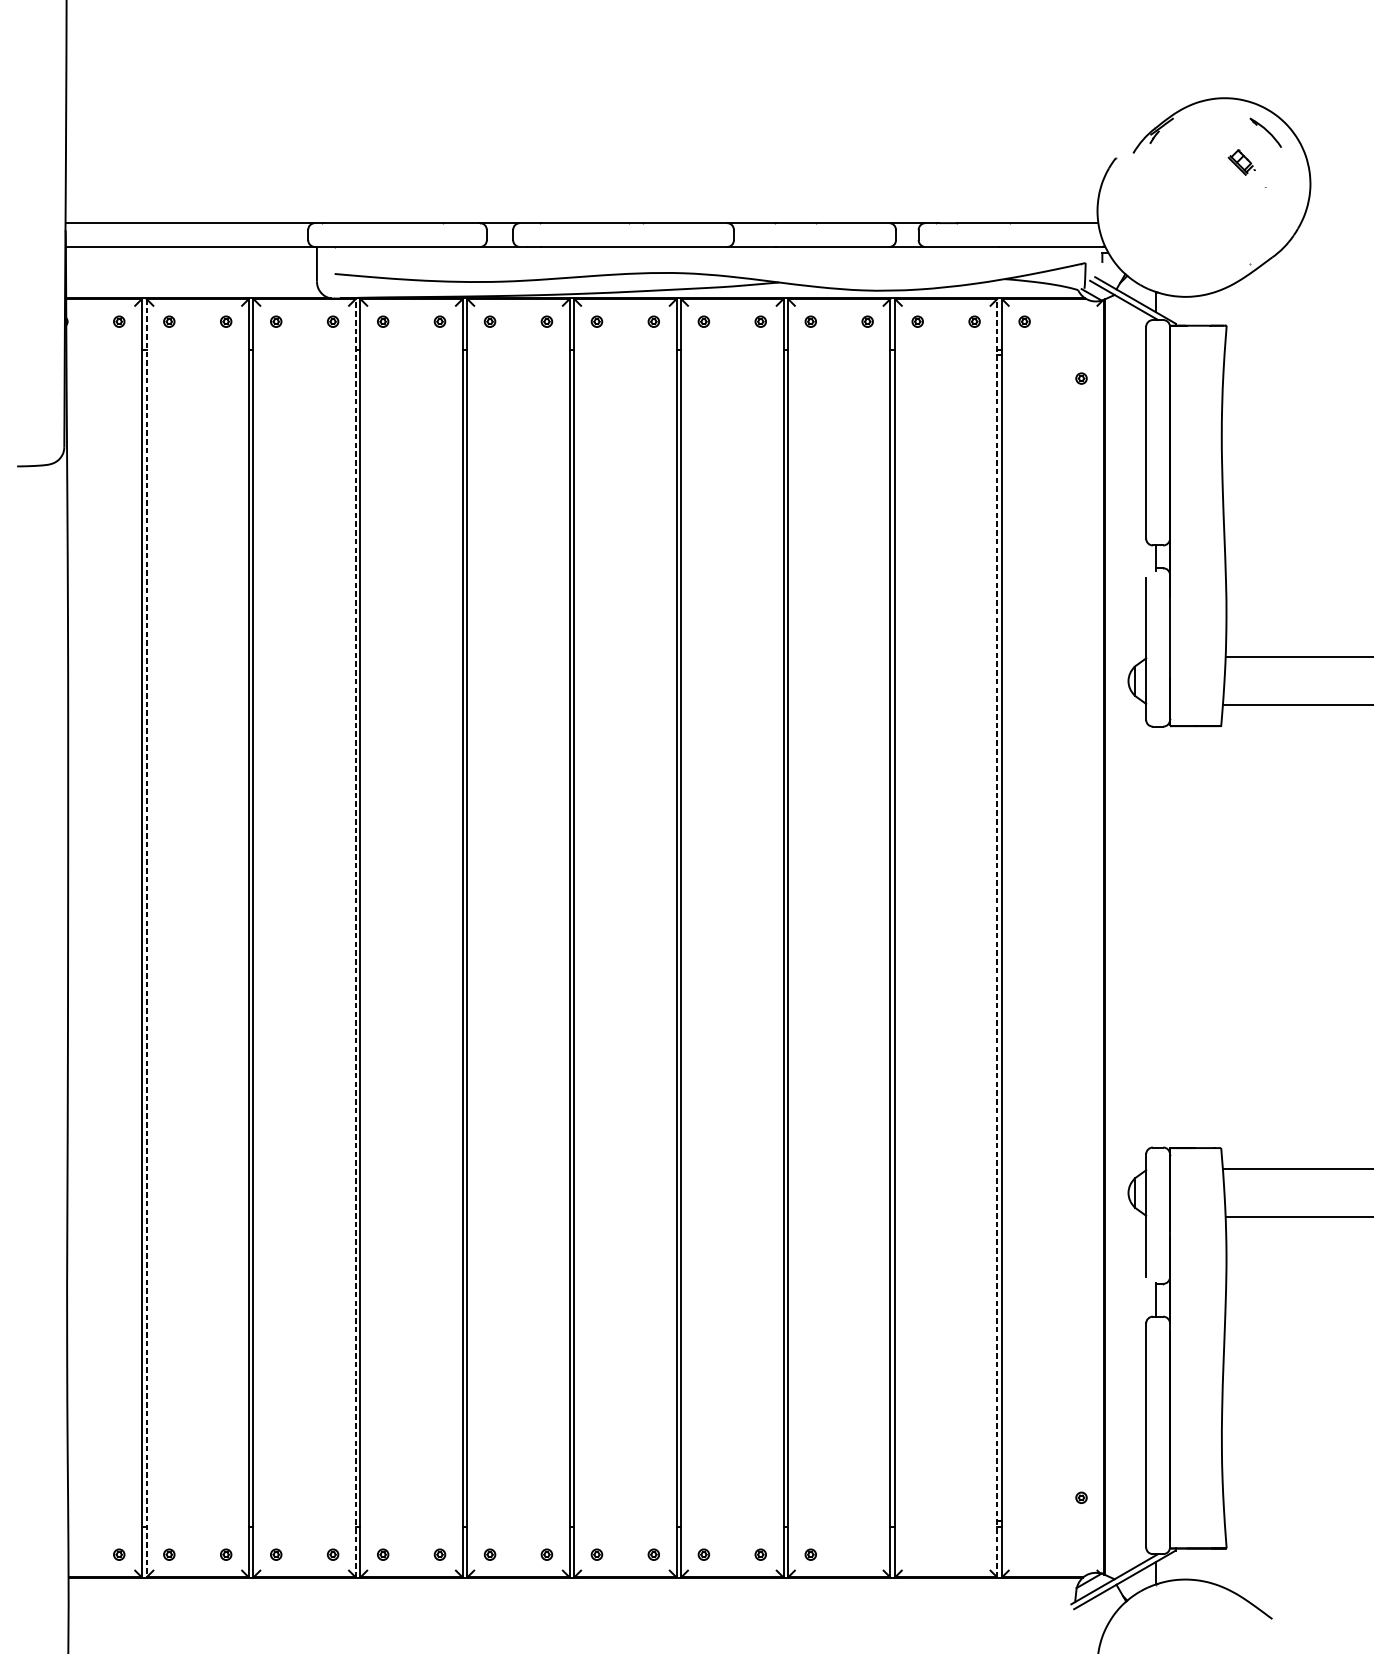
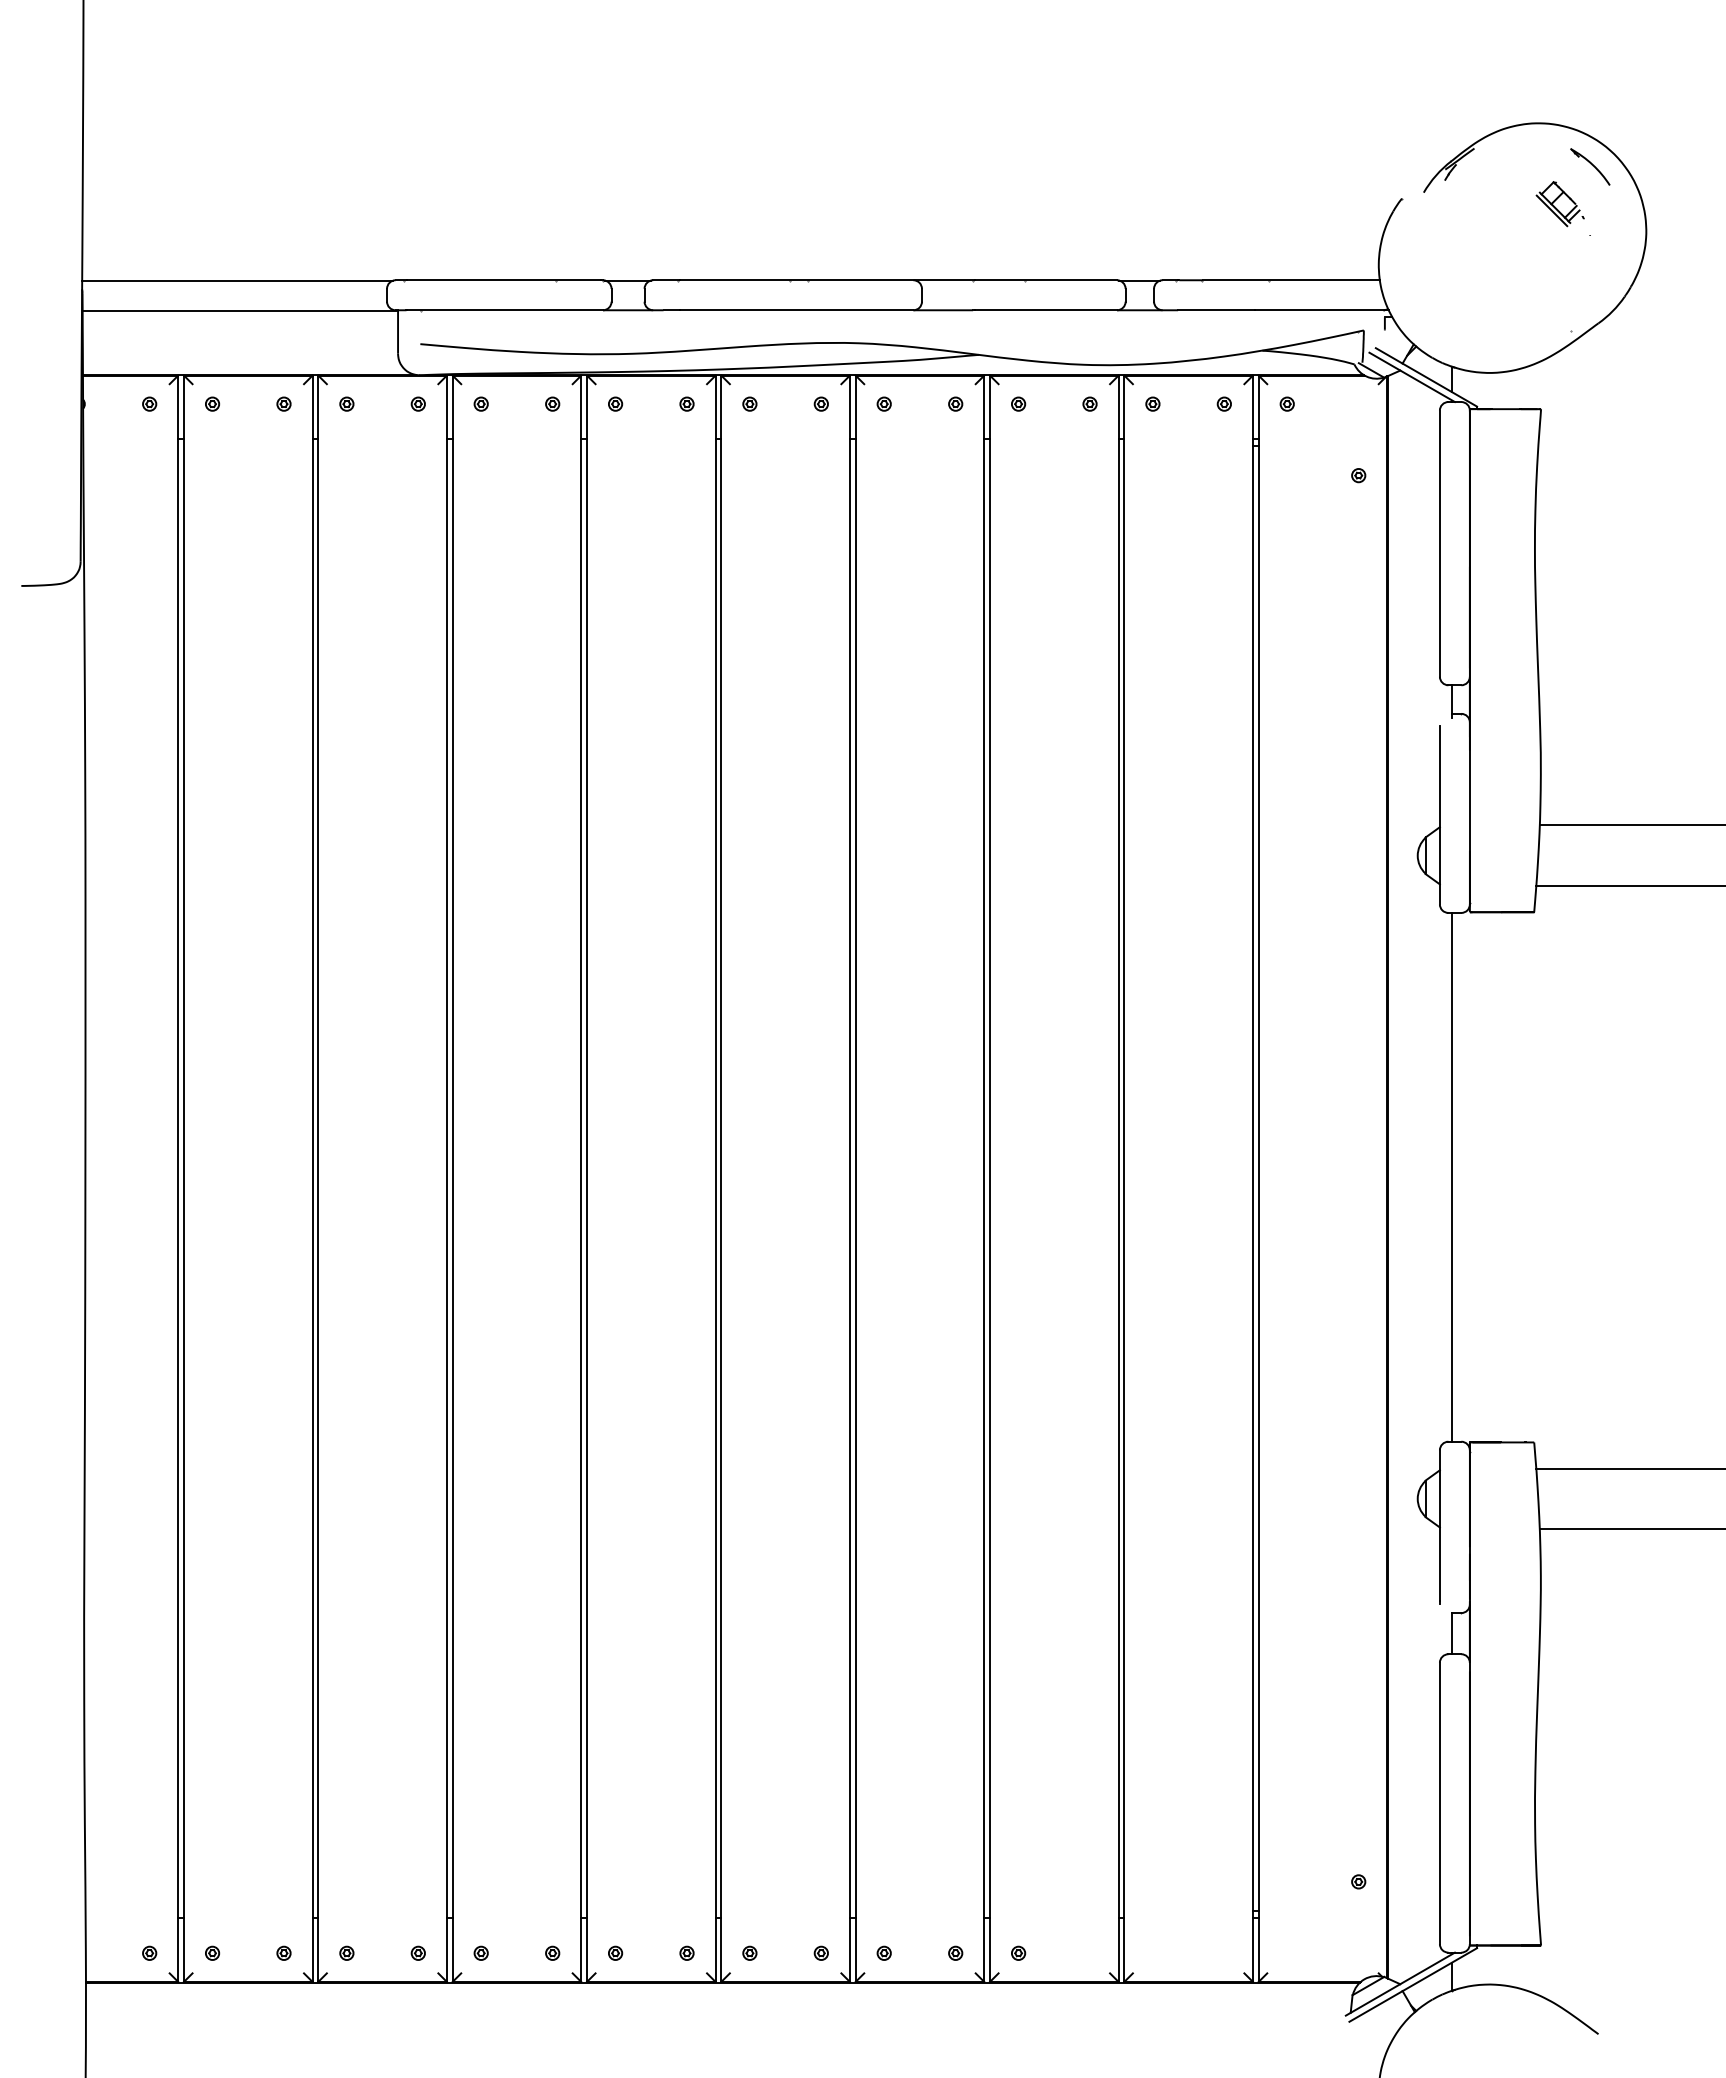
part: (1241, 162) -> (1559, 204), size x1.43
line: (1156, 936) -> (1452, 1176), added
line: (146, 938) -> (183, 1179), dashed -> solid
line: (355, 938) -> (446, 1178), dashed -> solid
line: (997, 938) -> (1252, 1178), dashed -> solid

